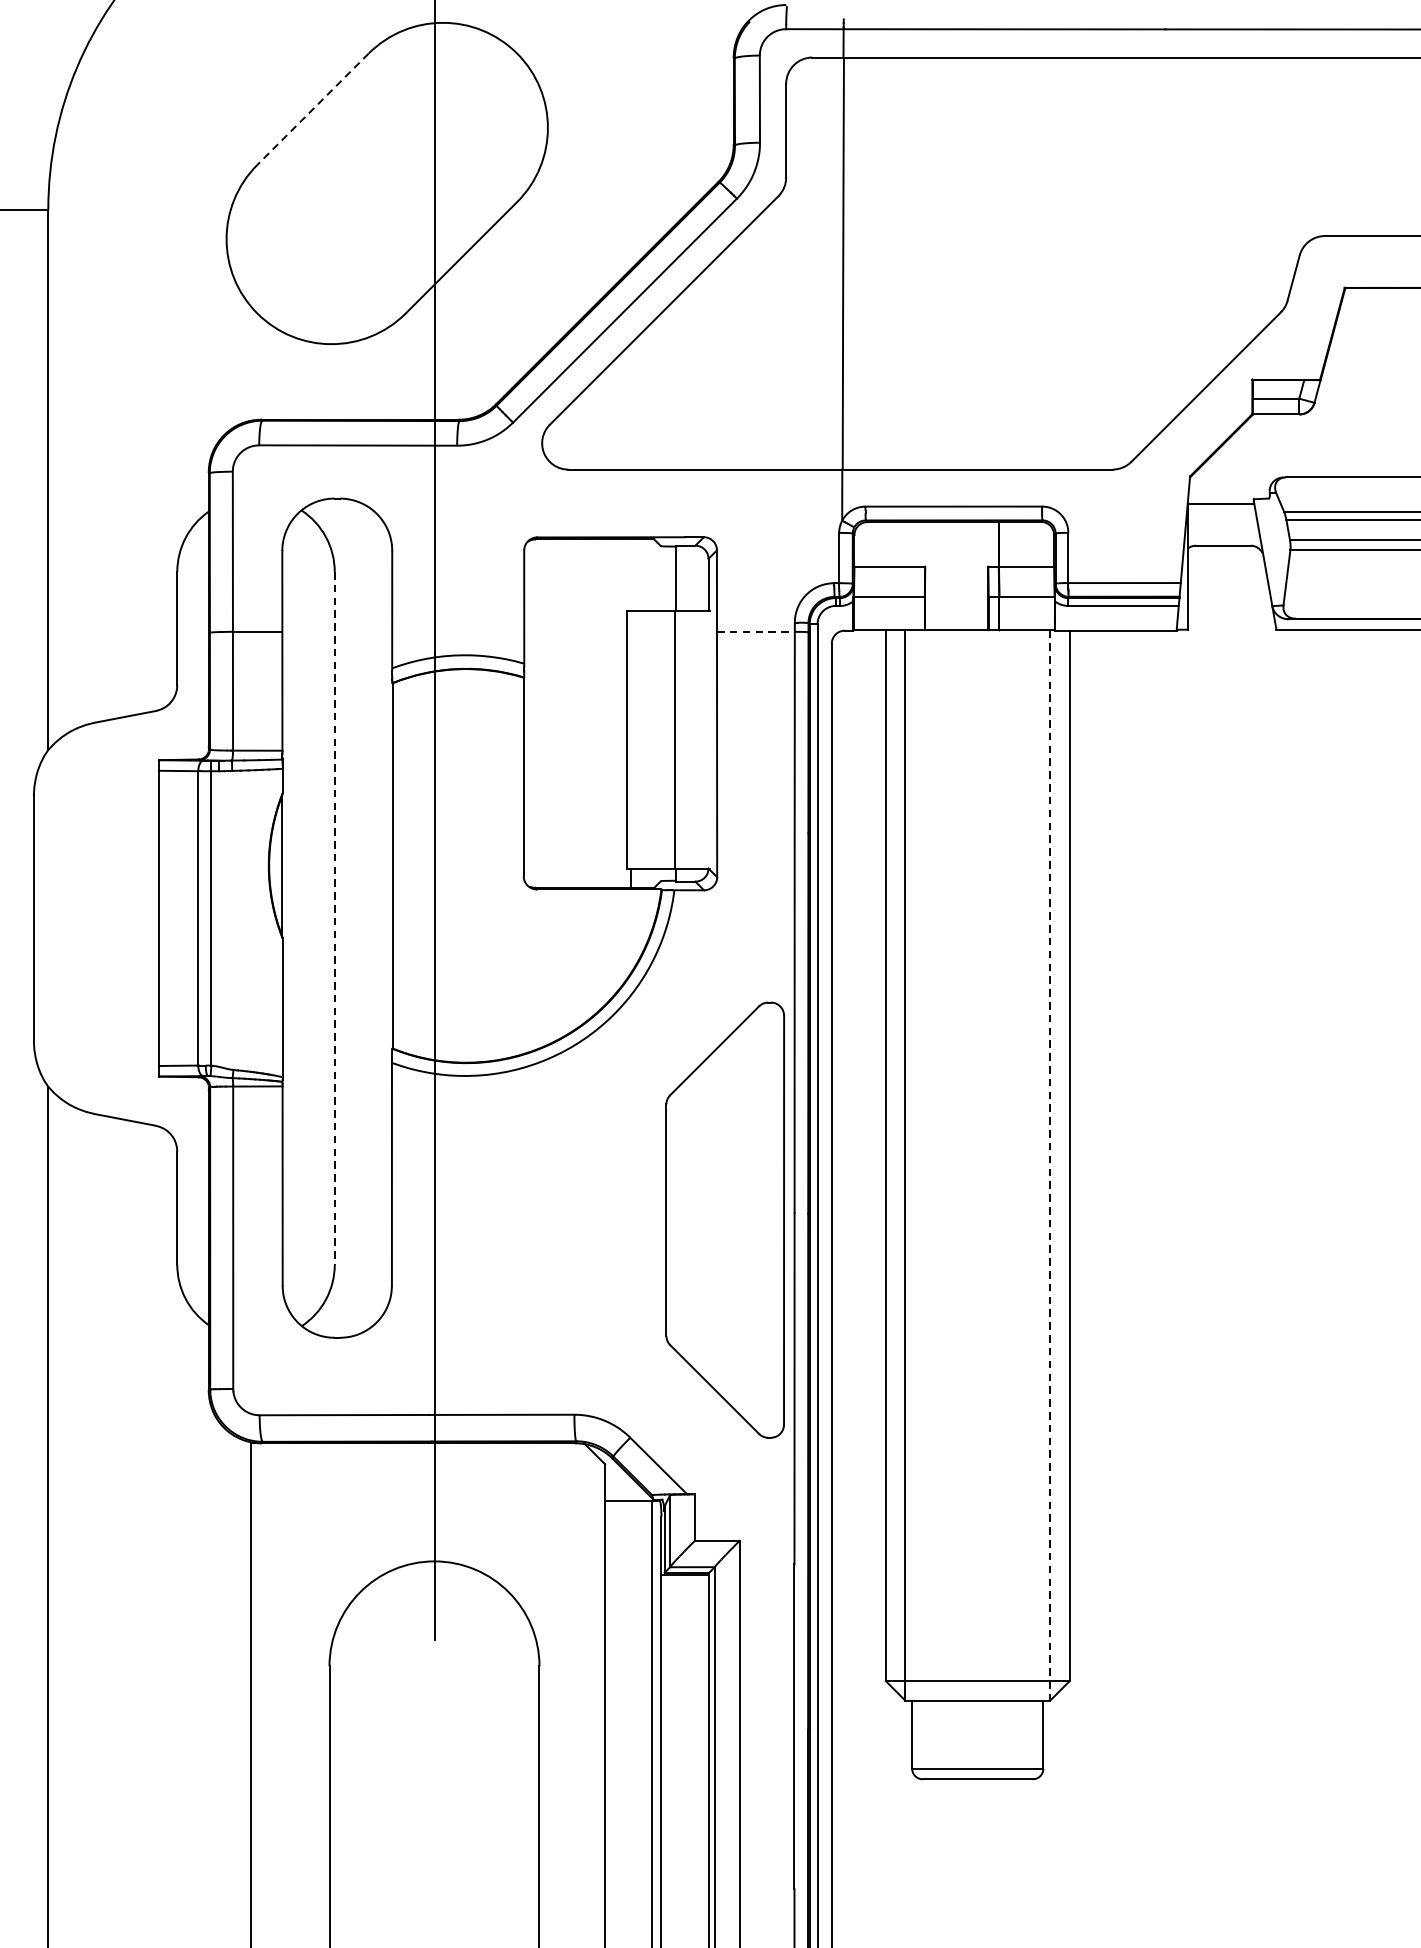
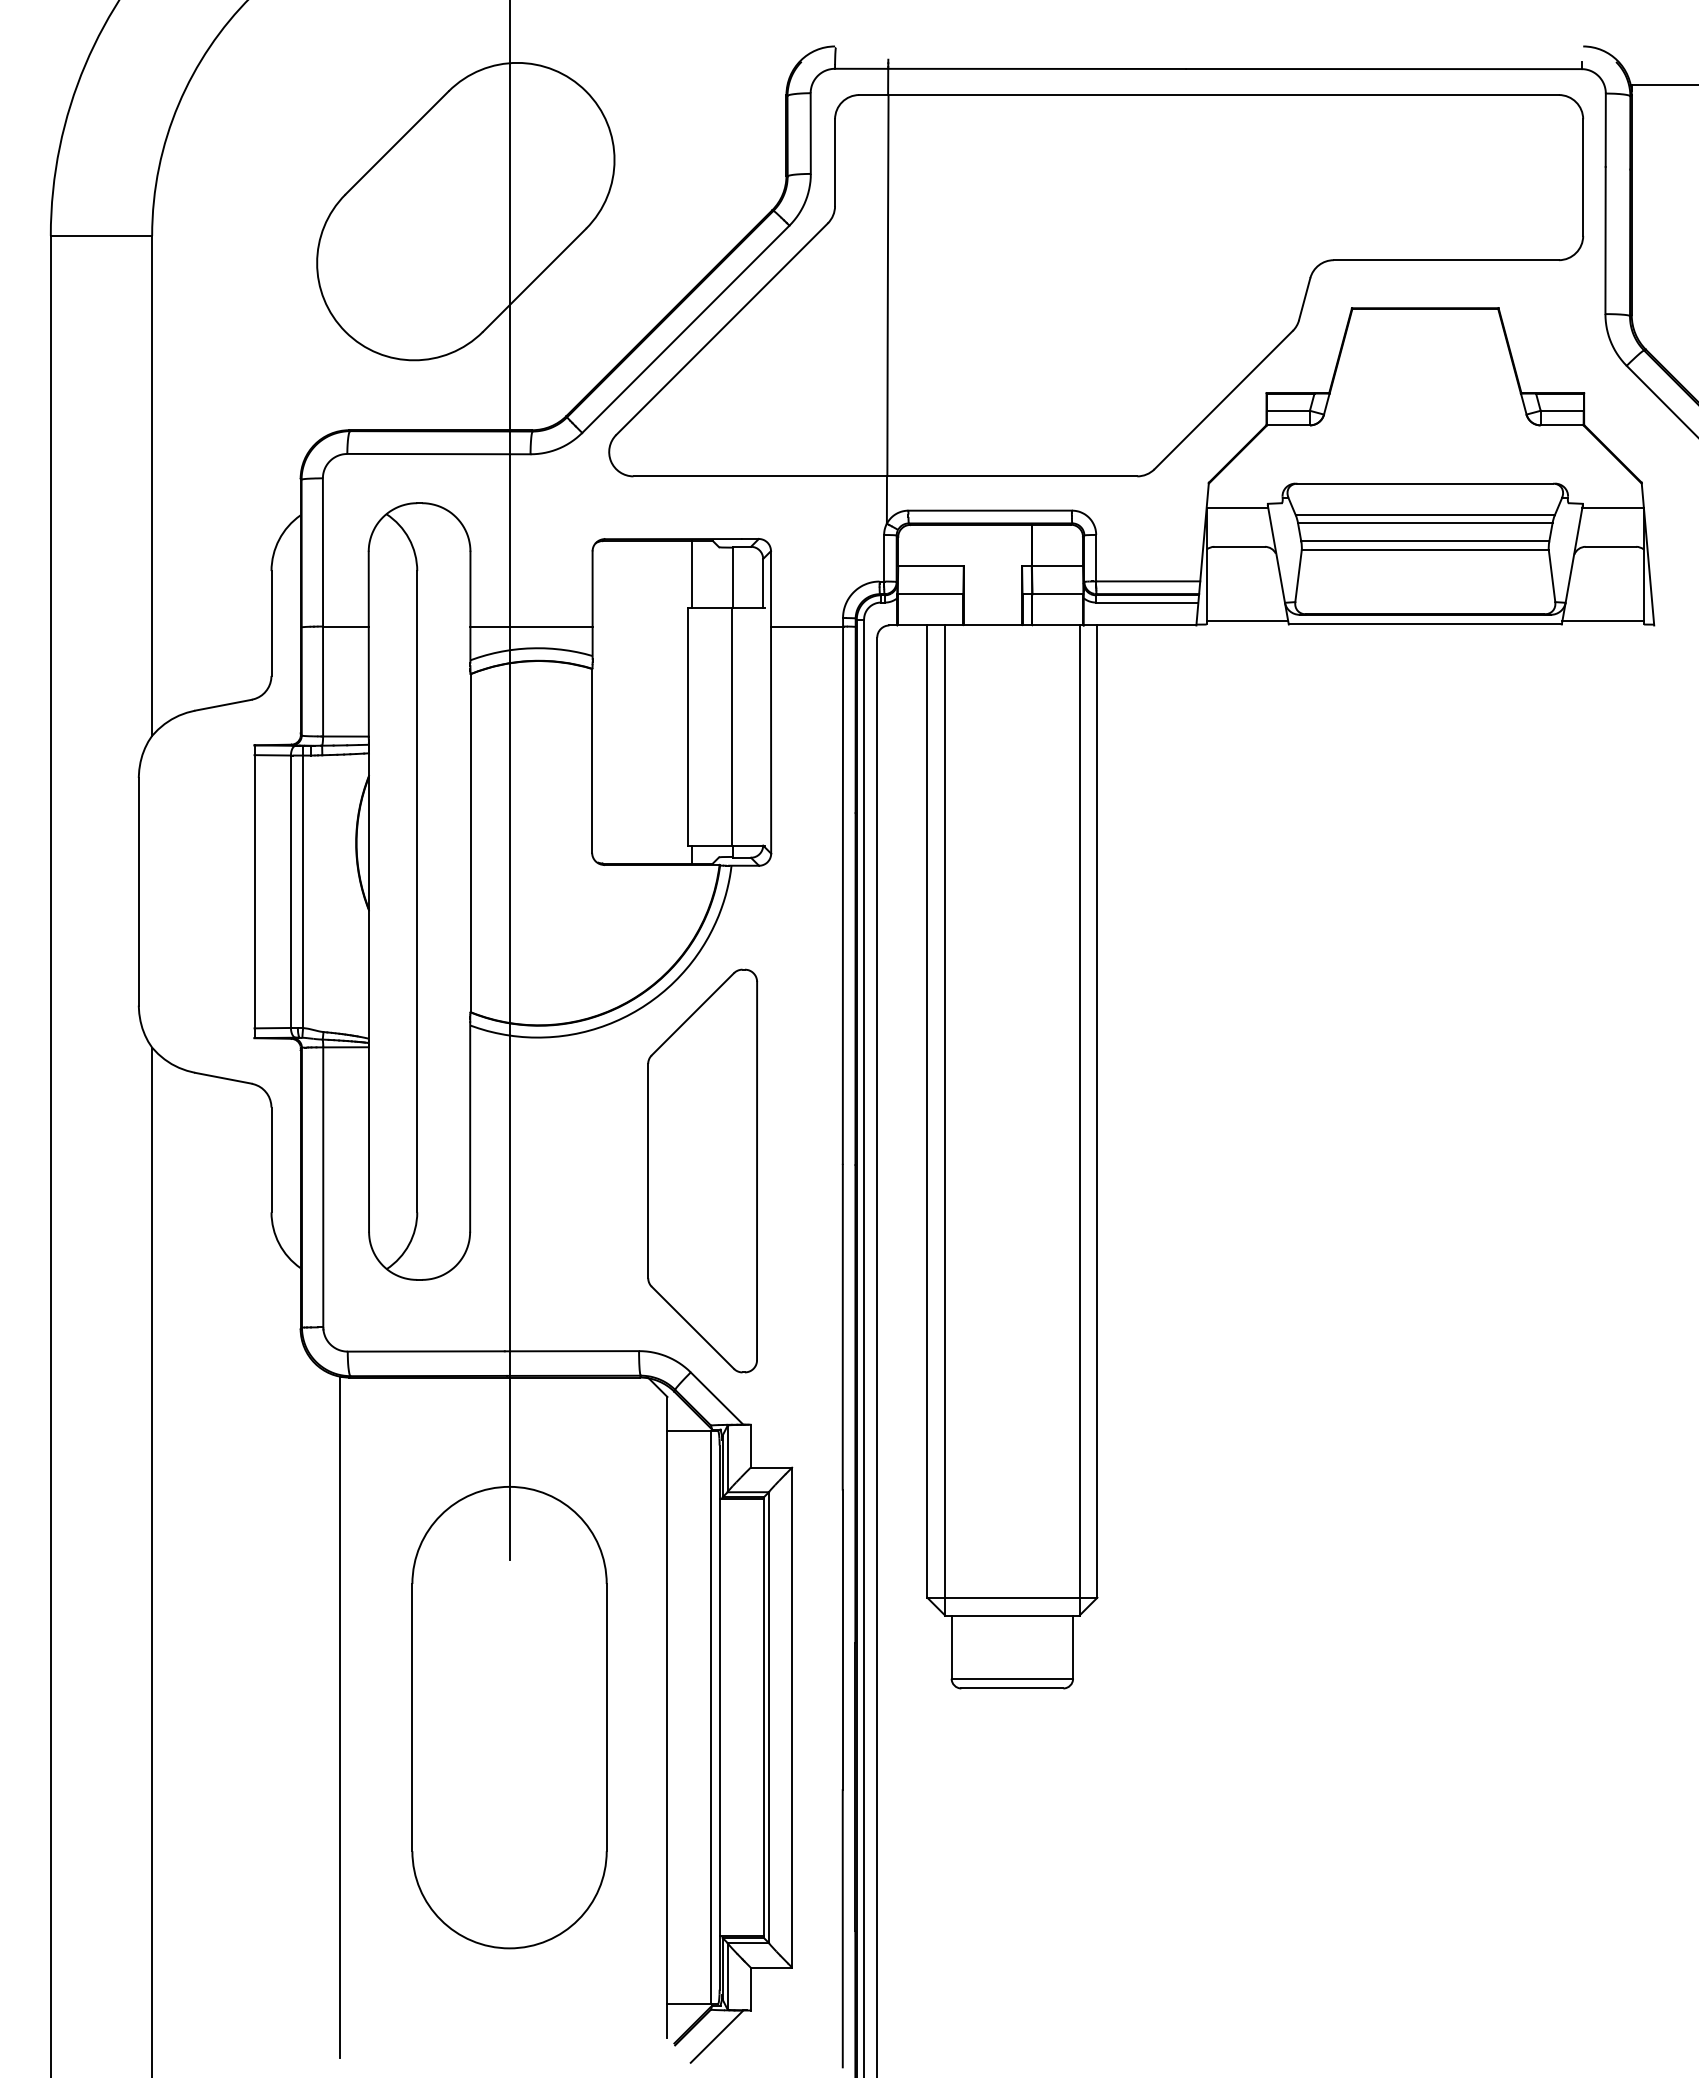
line: (313, 108) -> (397, 142), dashed -> solid
line: (631, 575) -> (691, 574), added
line: (1231, 626) -> (1247, 621), added
line: (458, 631) -> (531, 626), added
line: (756, 631) -> (807, 626), dashed -> solid
line: (335, 918) -> (417, 891), dashed -> solid
line: (1050, 1165) -> (1079, 1120), dashed -> solid
part: (725, 1219) -> (702, 1170), moved

